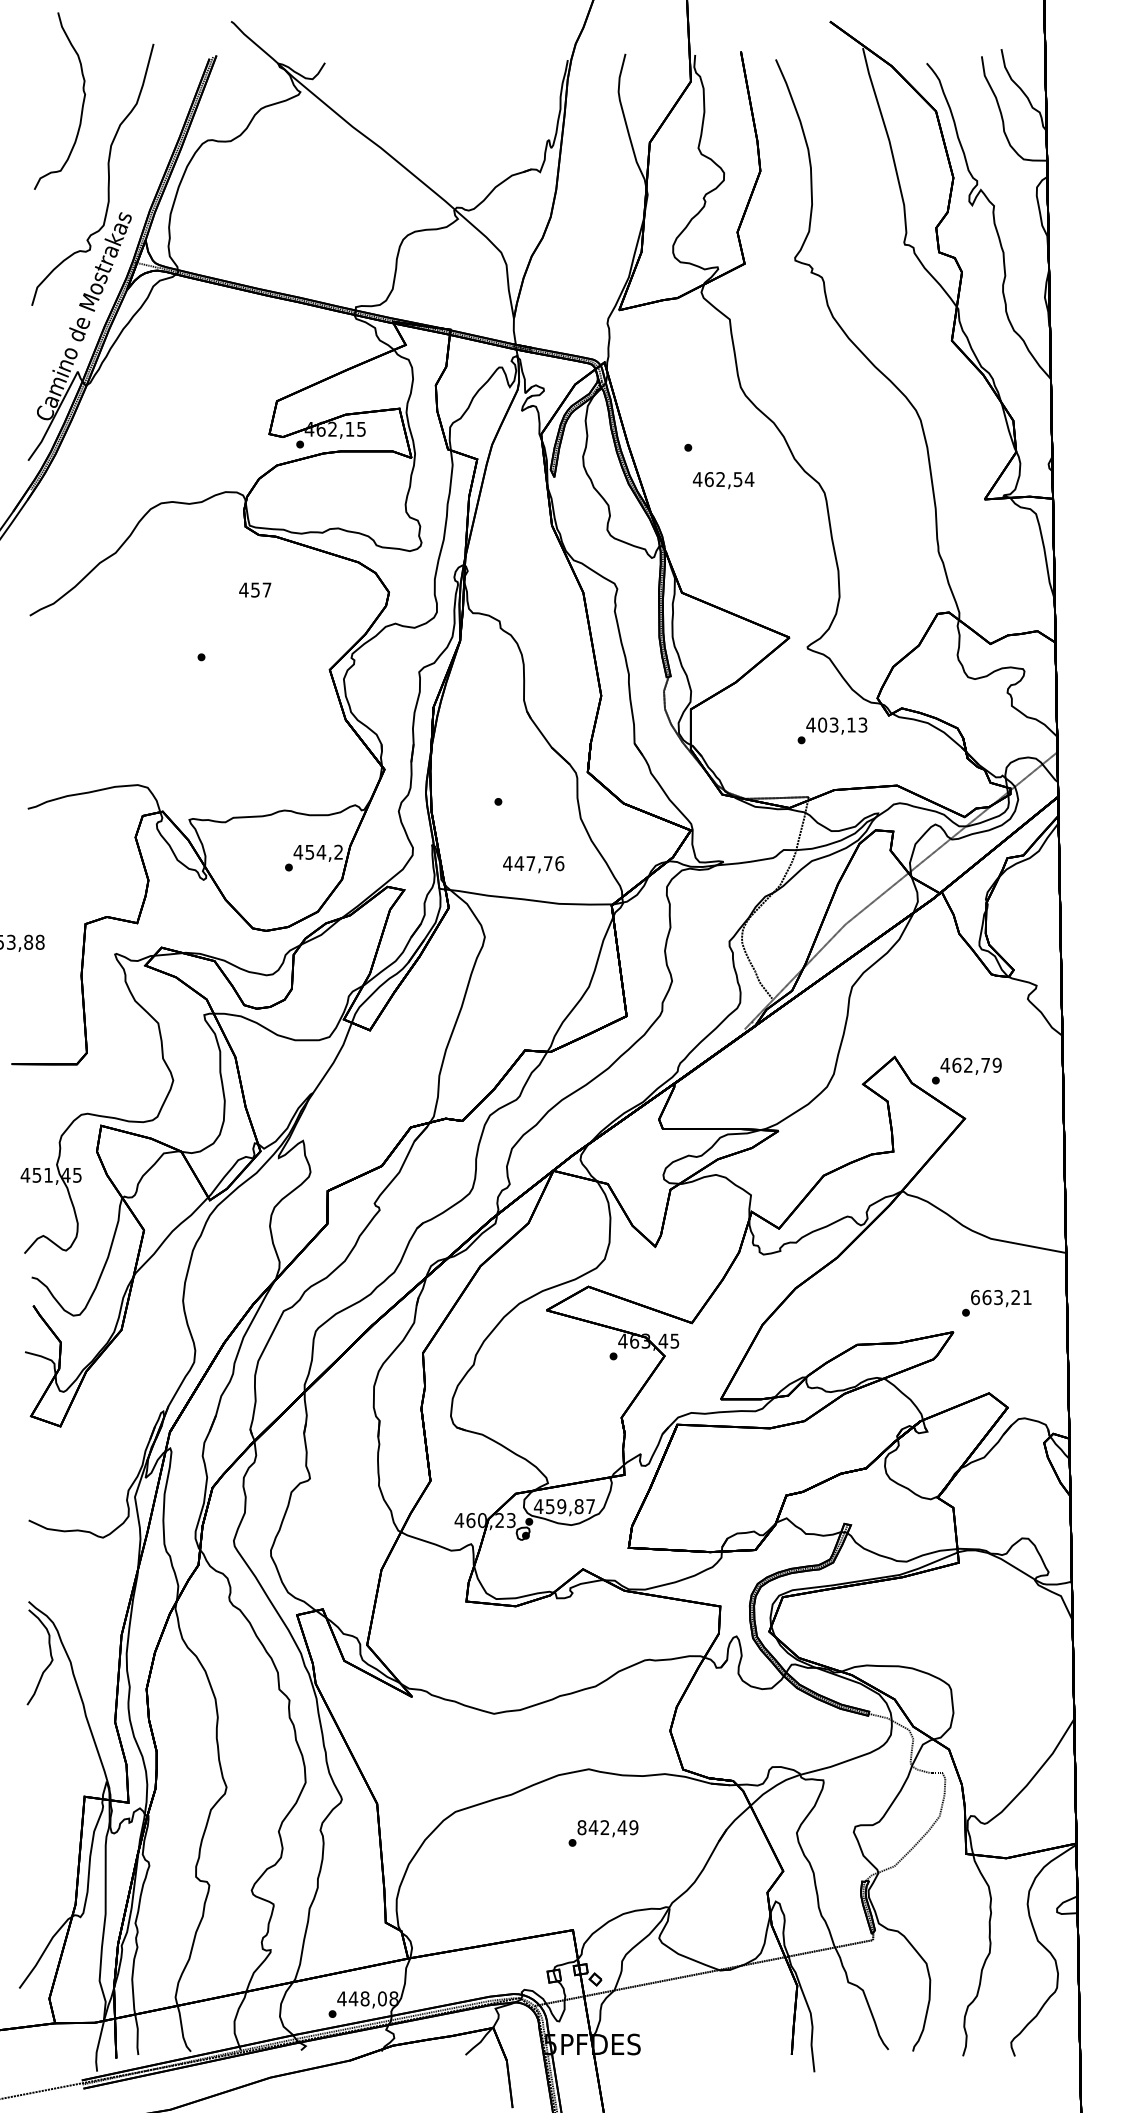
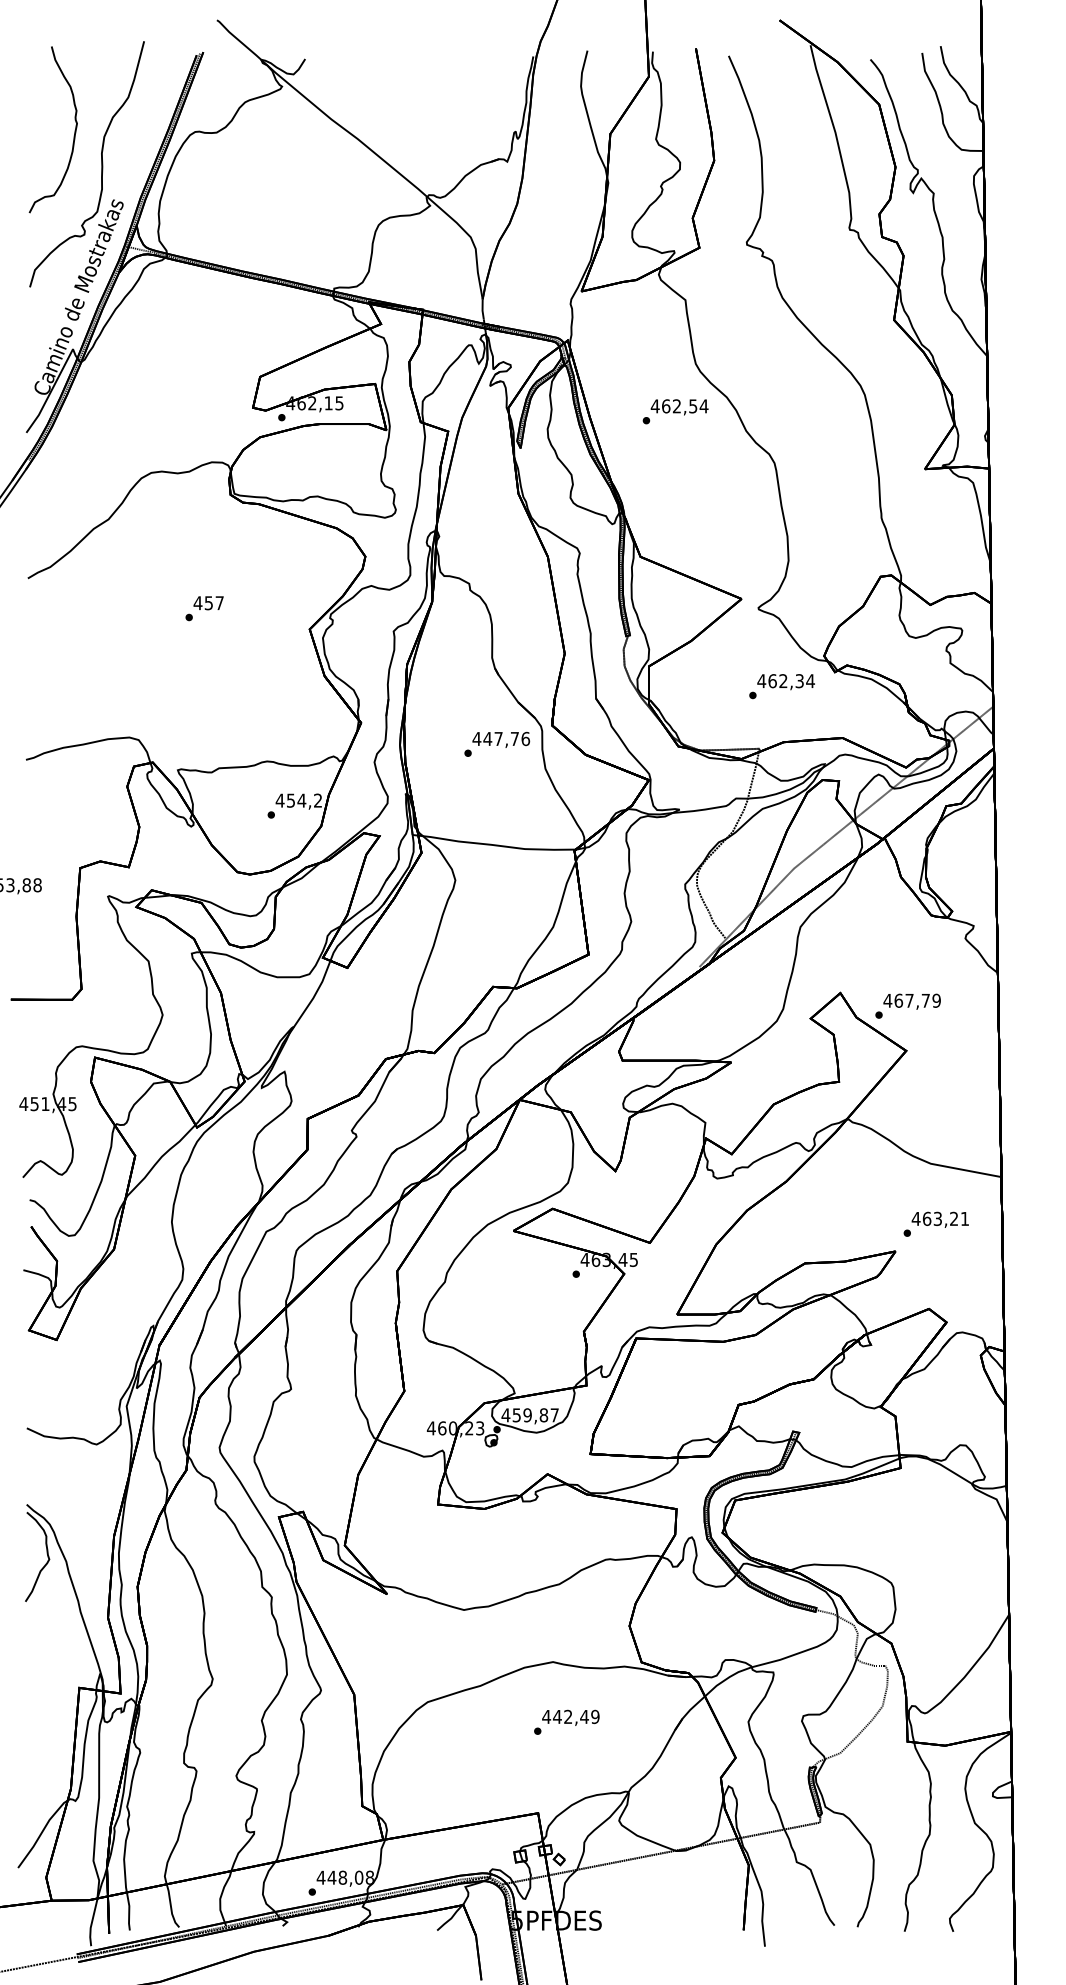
curve: (82, 101) -> (74, 130), moved
text: (723, 480) -> (679, 407), moved
text: (255, 589) -> (208, 602), moved
text: (842, 724) -> (791, 680), 403,13 -> 462,34
text: (533, 864) -> (501, 739), moved
text: (968, 1064) -> (909, 1000), 462,79 -> 467,79
text: (975, 1297) -> (916, 1218), 663,21 -> 463,21
text: (581, 1827) -> (546, 1716), 842,49 -> 442,49

